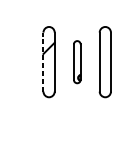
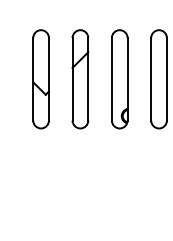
line: (43, 61) -> (72, 78), dashed -> solid
part: (20, 62) -> (40, 79), added
part: (77, 62) -> (119, 79), size x1.67

